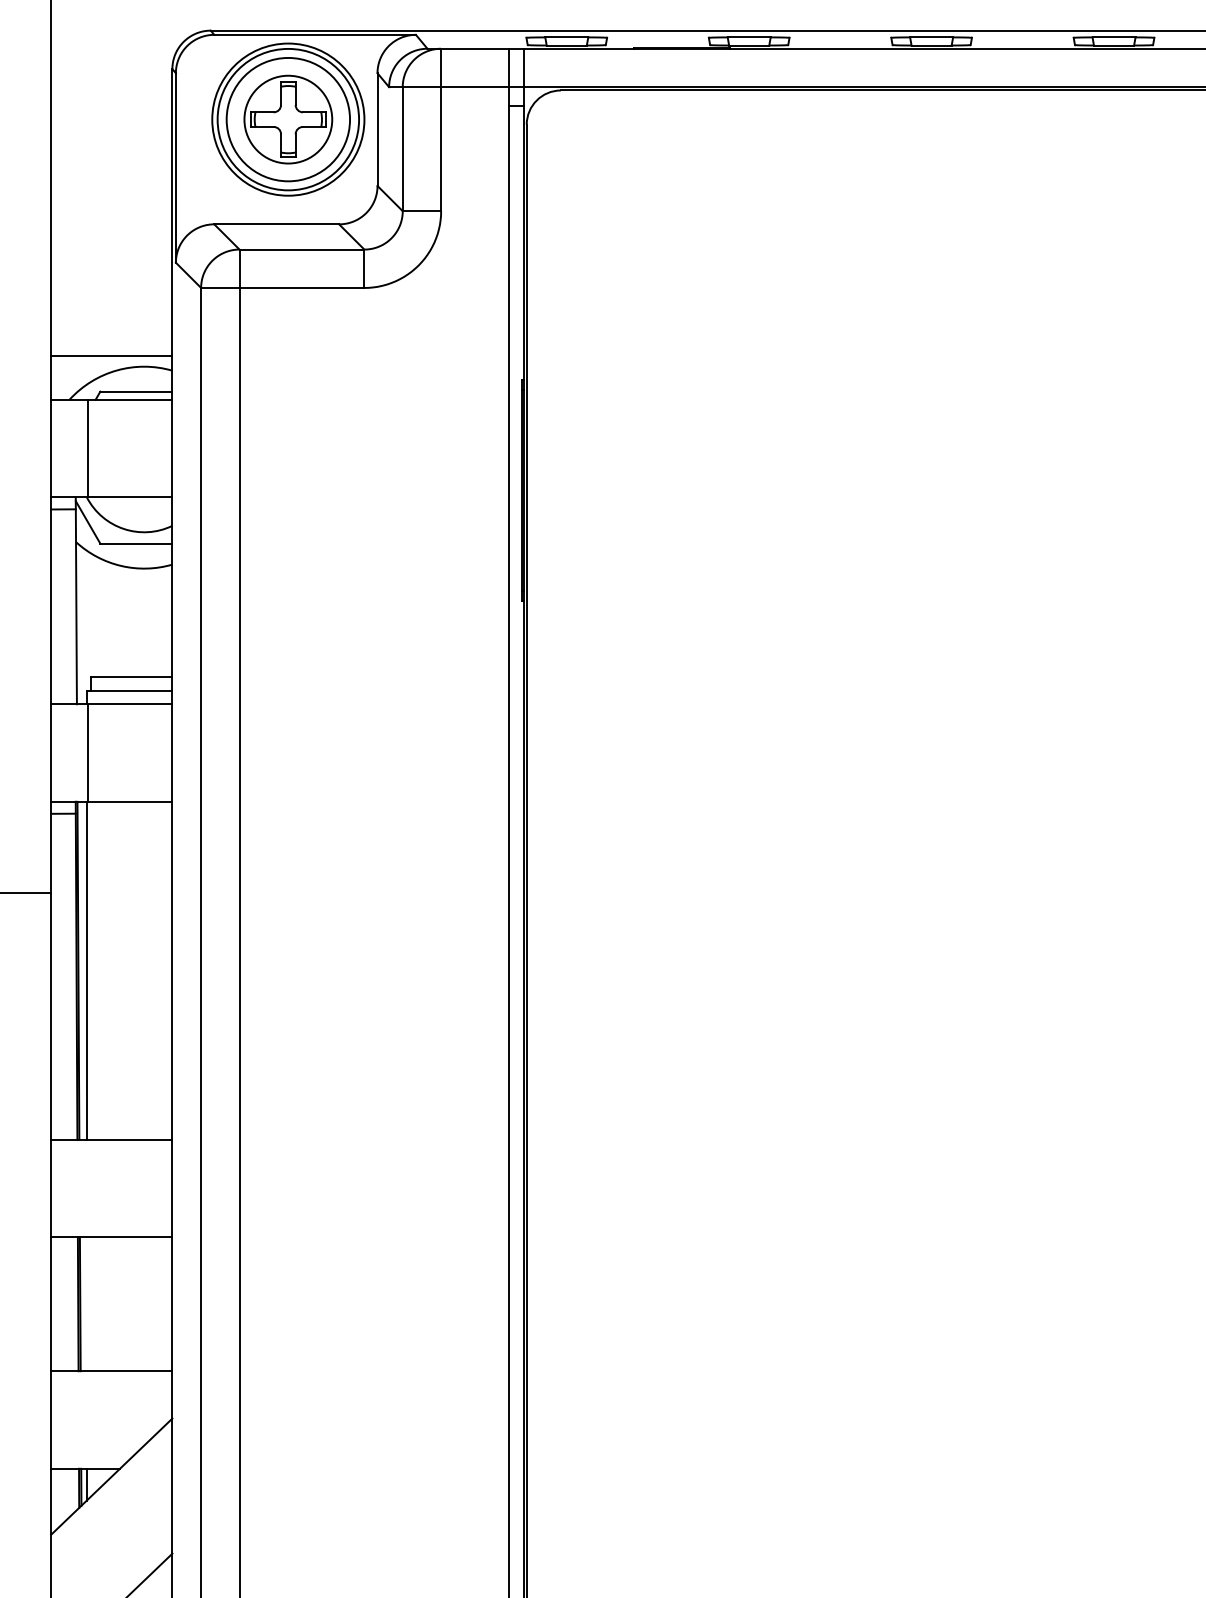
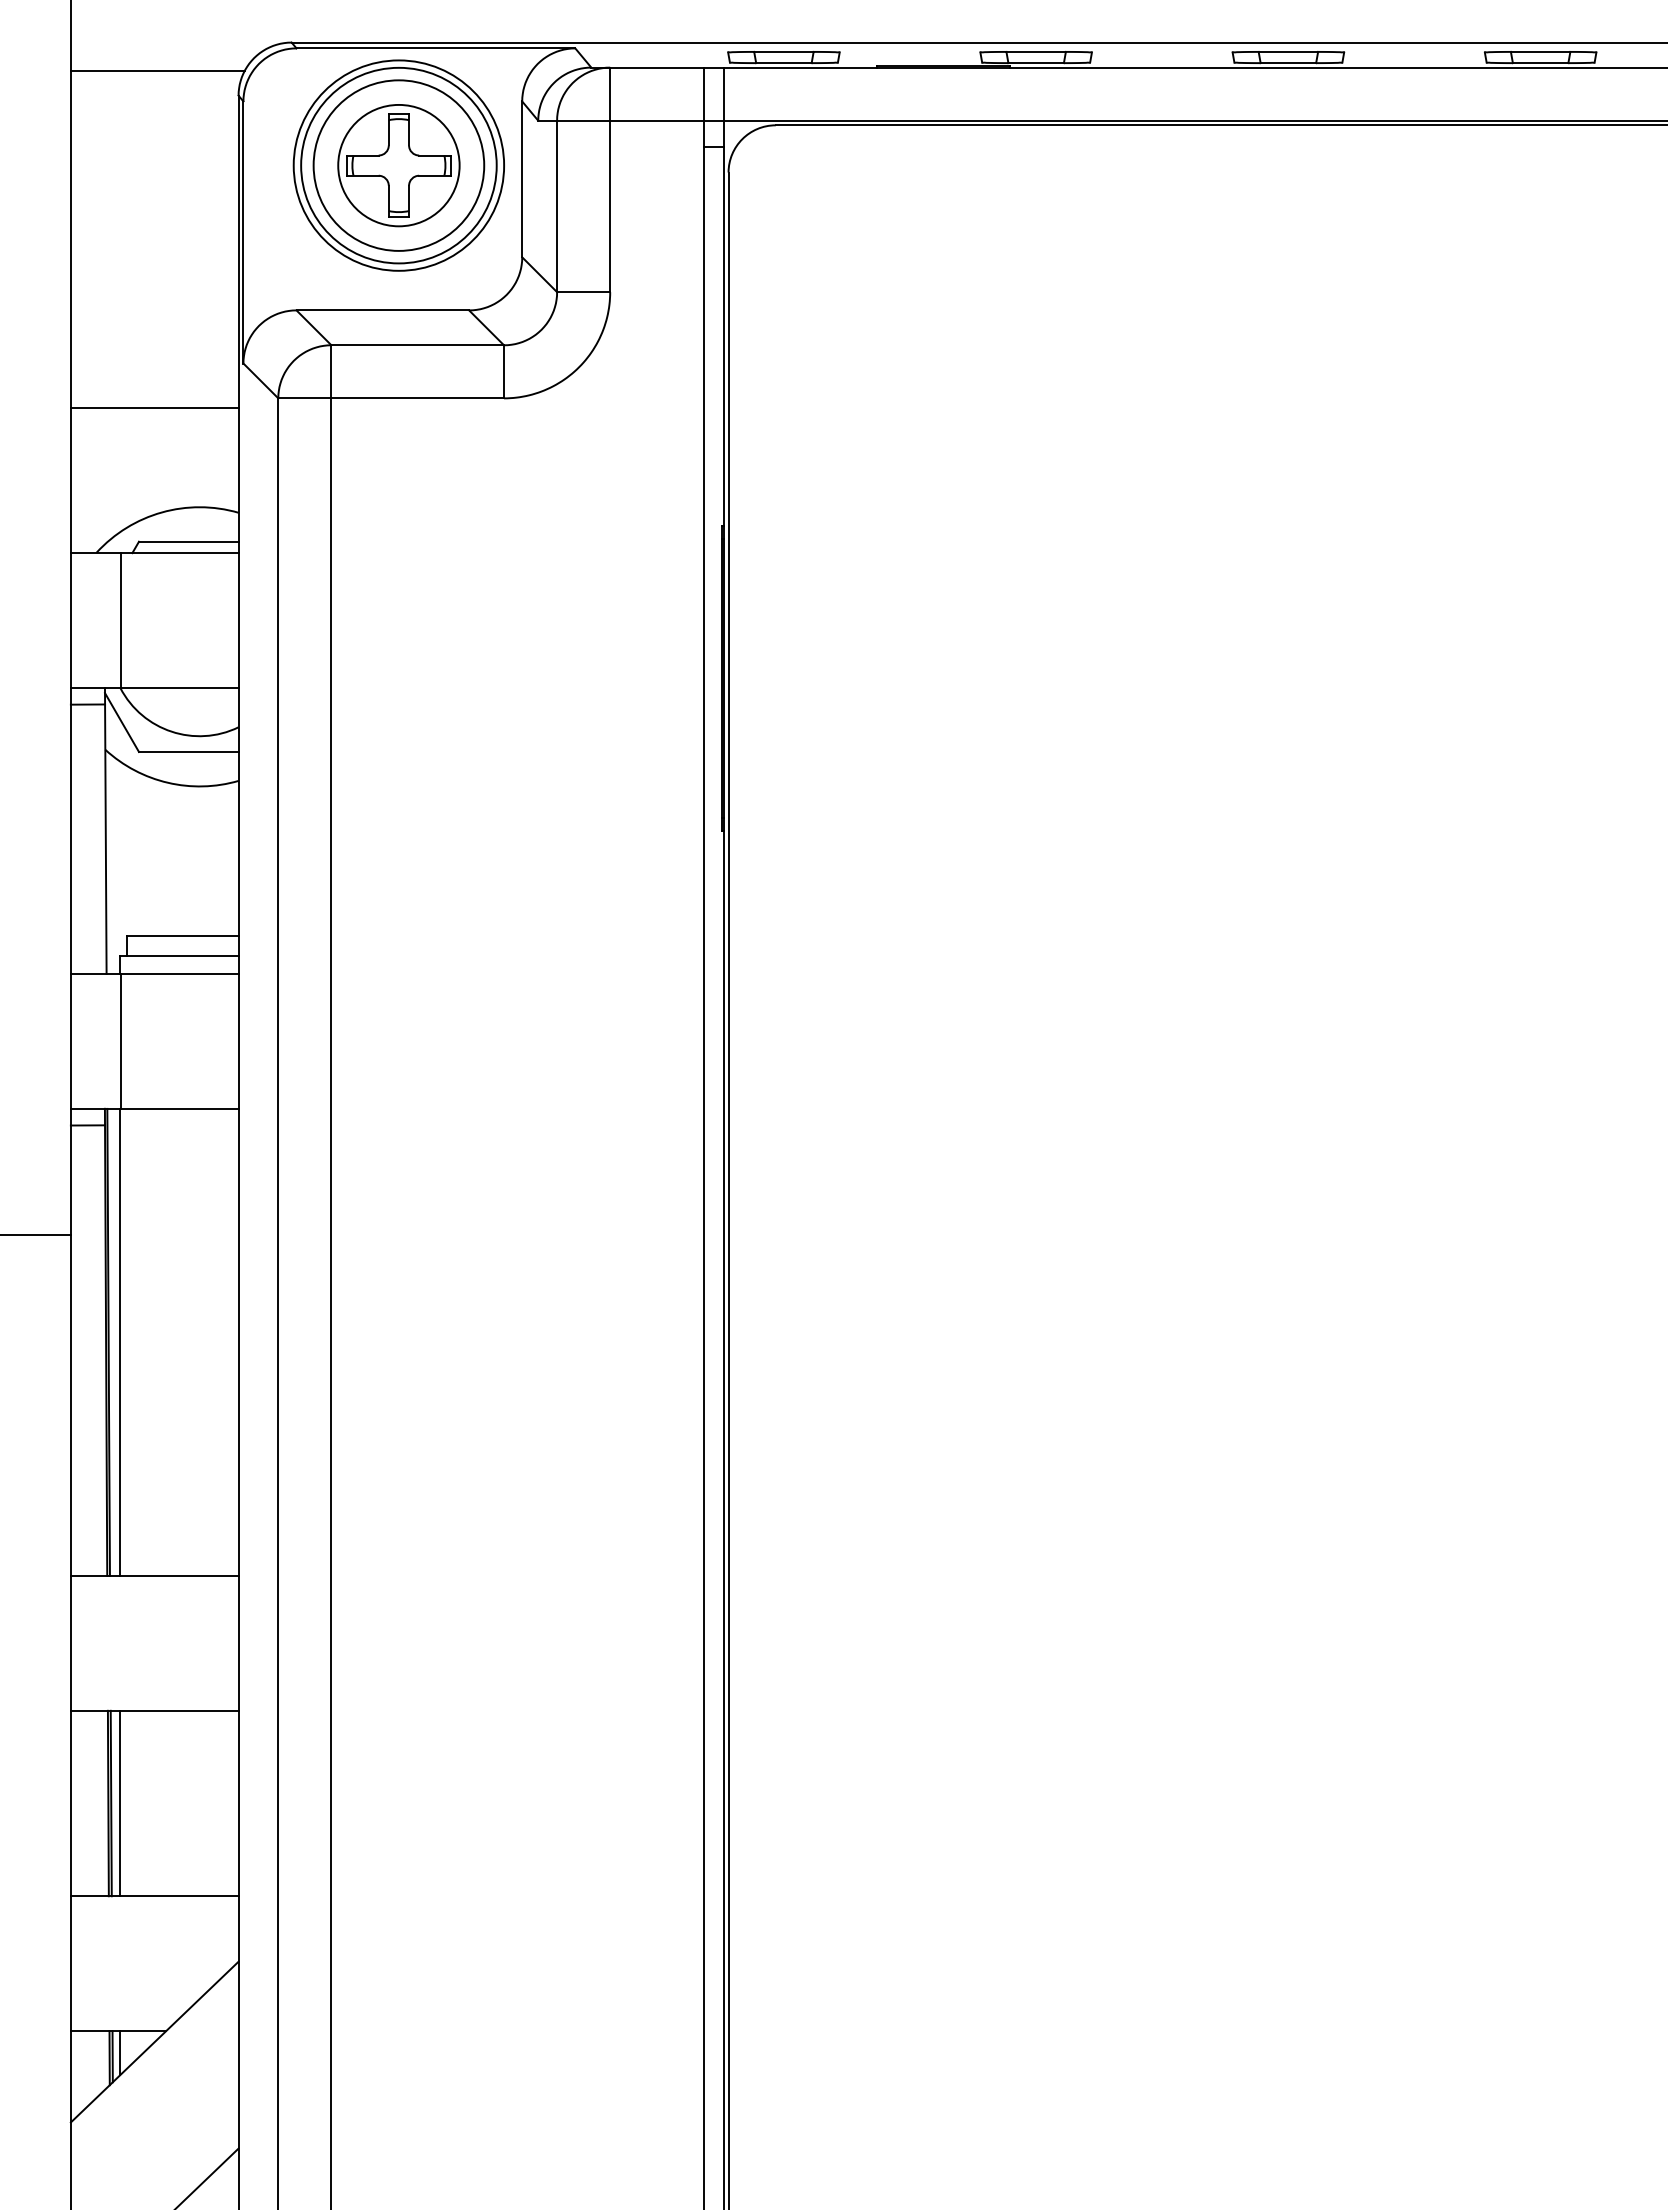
line: (113, 50) -> (157, 70), added
line: (111, 355) -> (154, 407), moved
line: (86, 1304) -> (120, 1803), added

